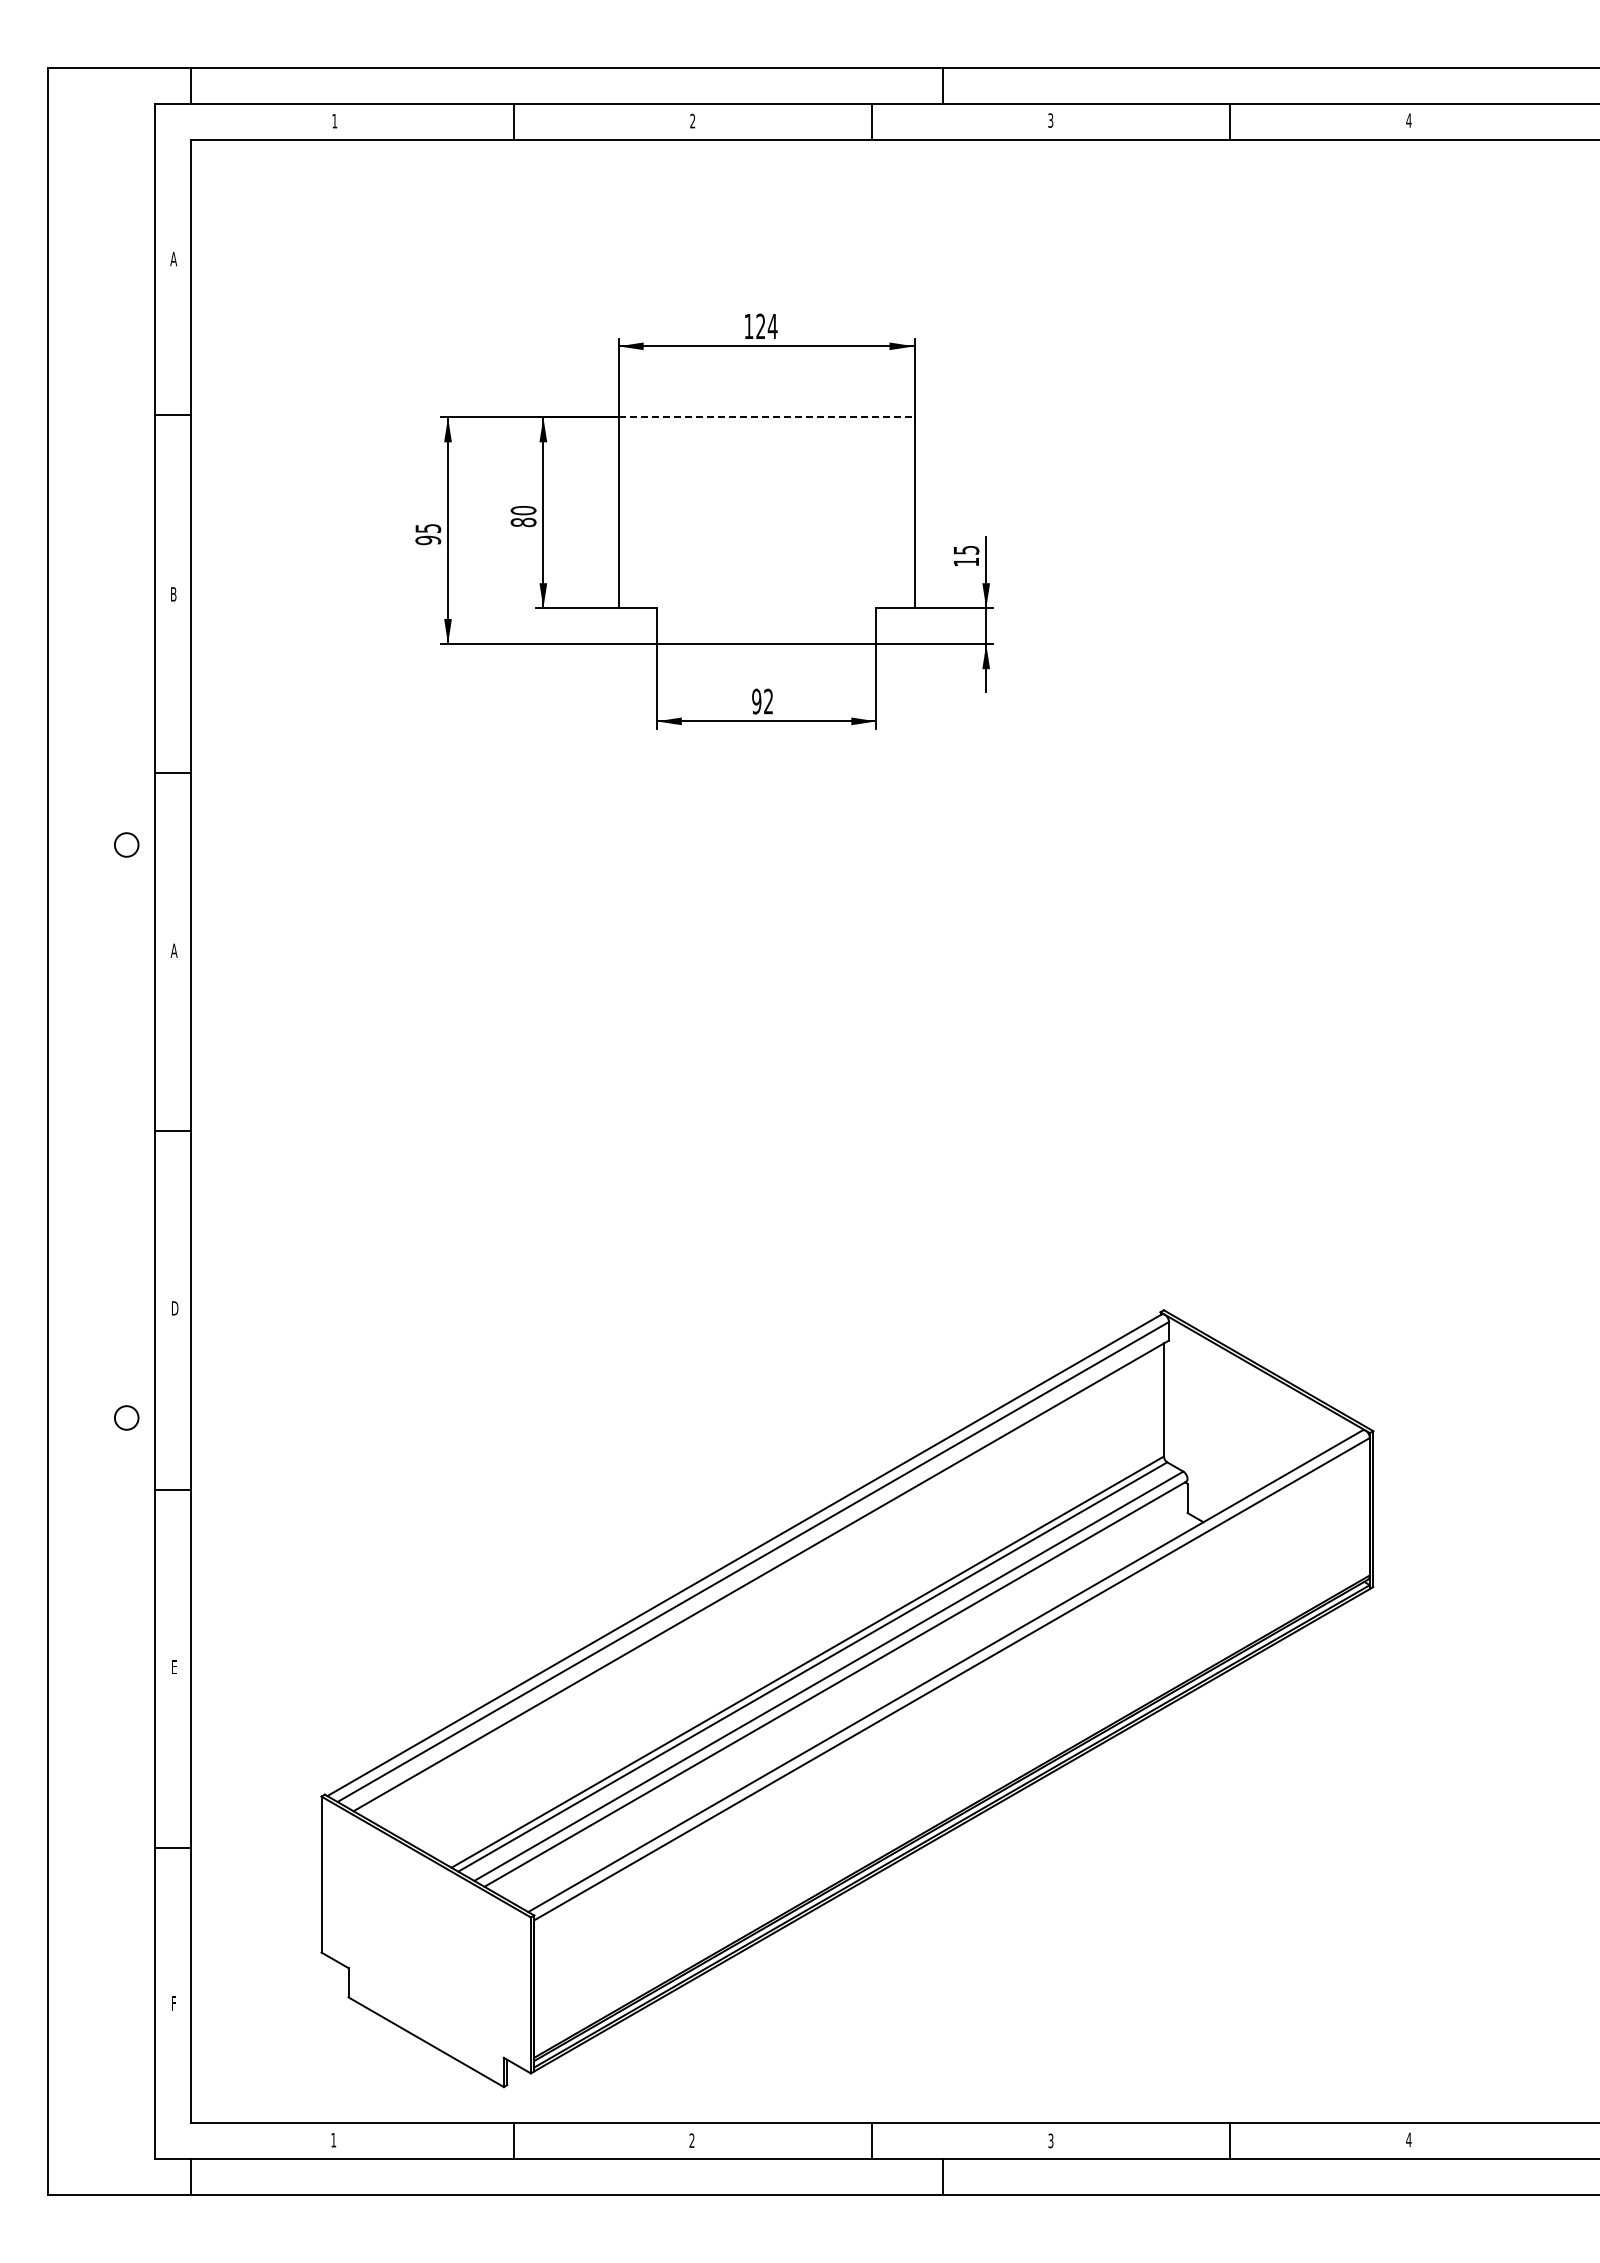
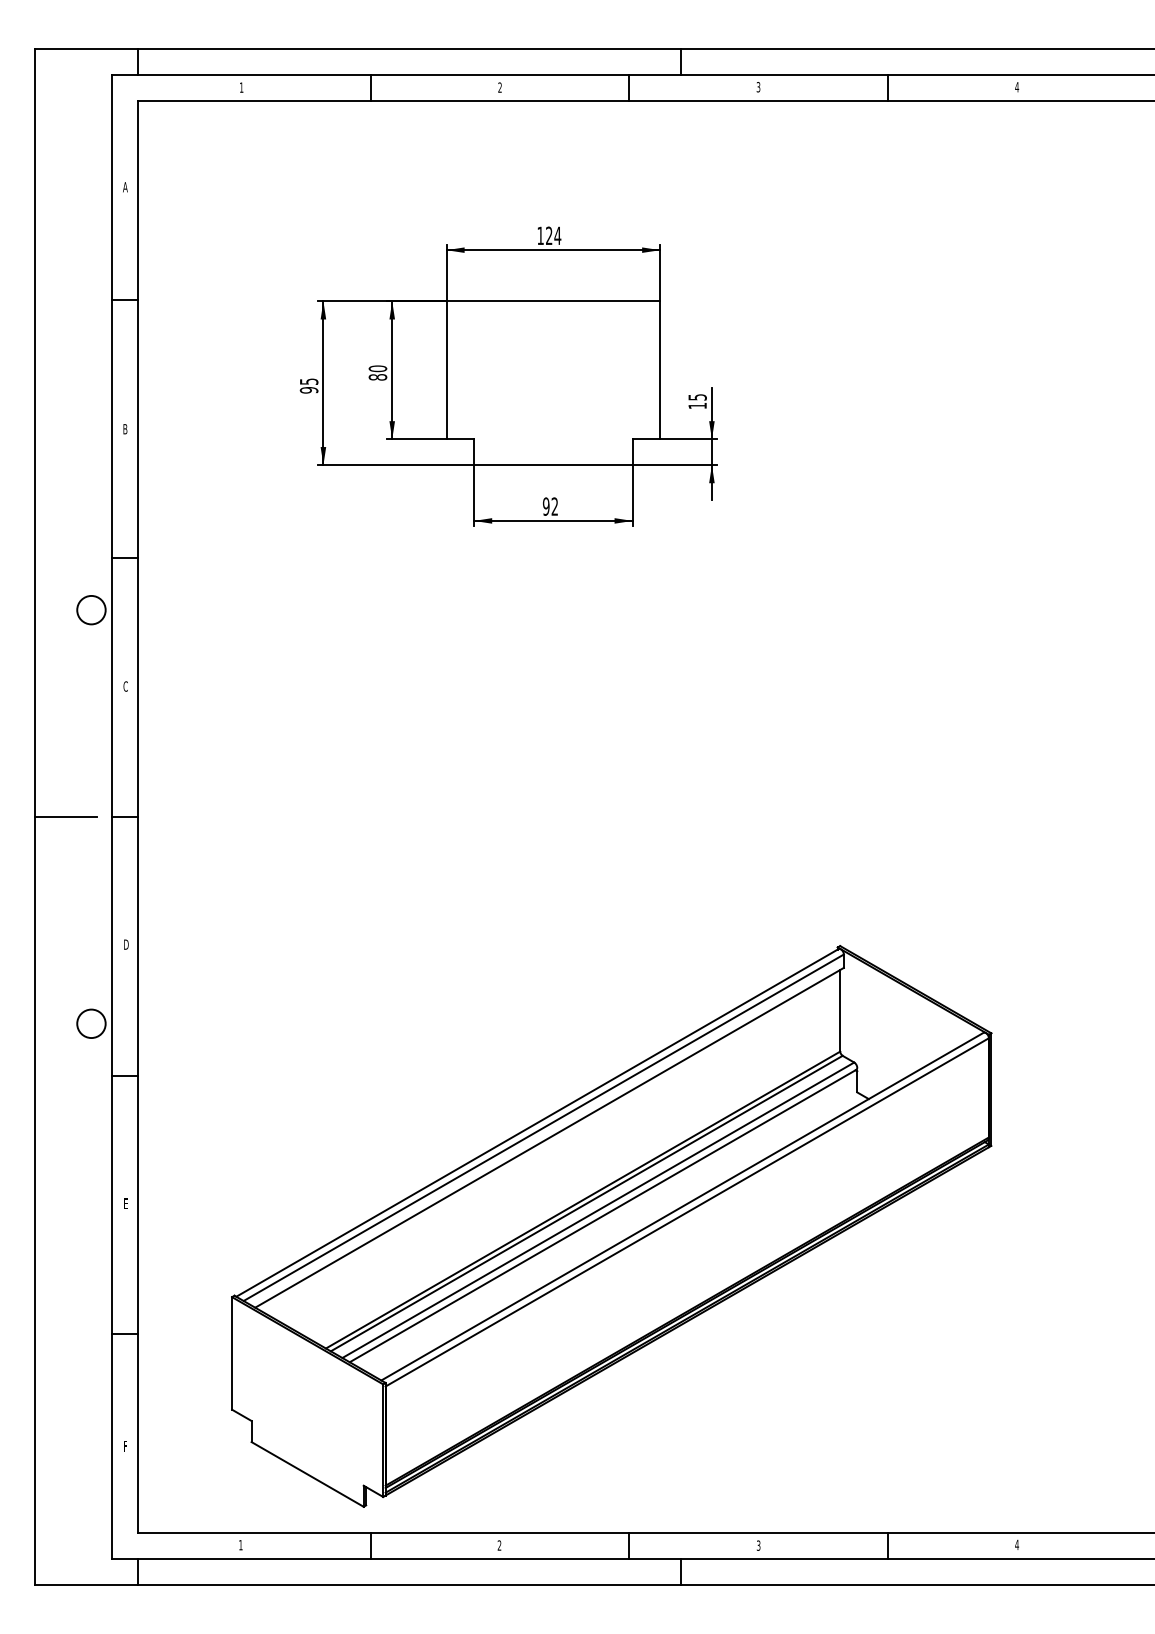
line: (767, 417) -> (554, 301), dashed -> solid
circle: (126, 844) -> (91, 609), size x1.67
text: (173, 950) -> (125, 686), A -> C
line: (90, 1131) -> (65, 817), added
circle: (126, 1417) -> (91, 1023), size x1.67

